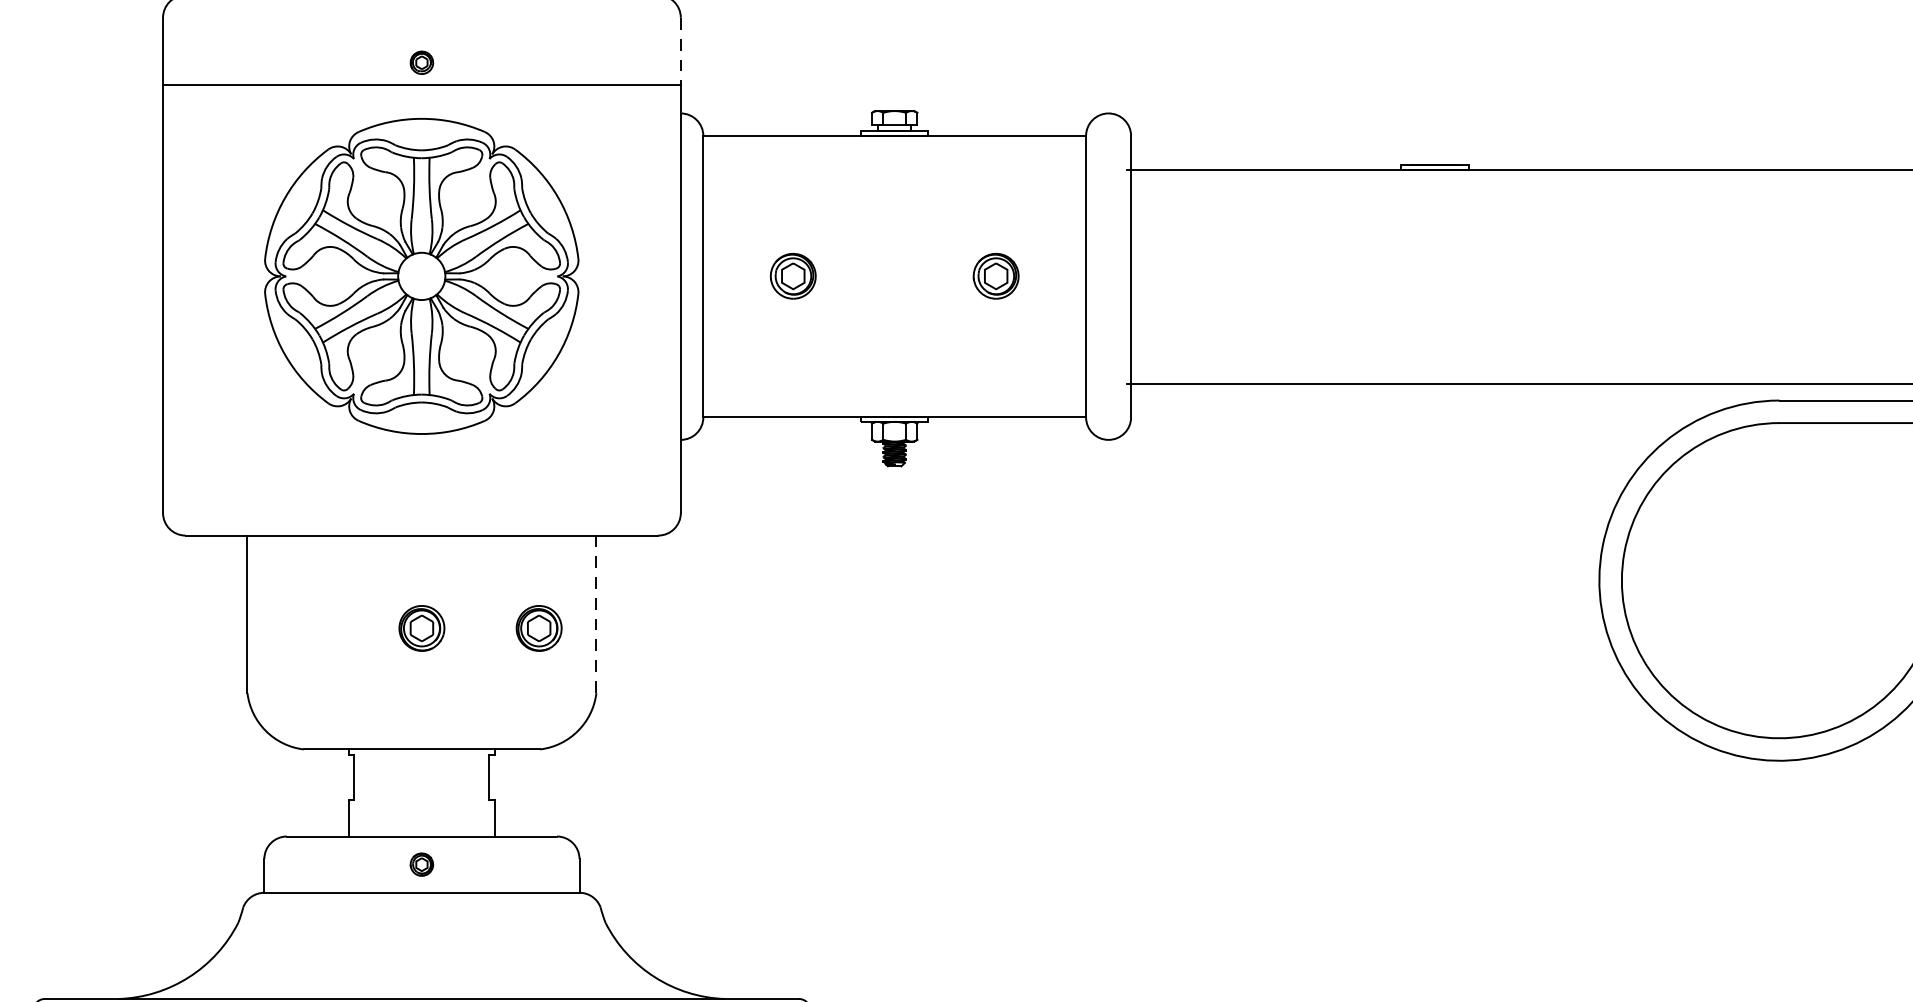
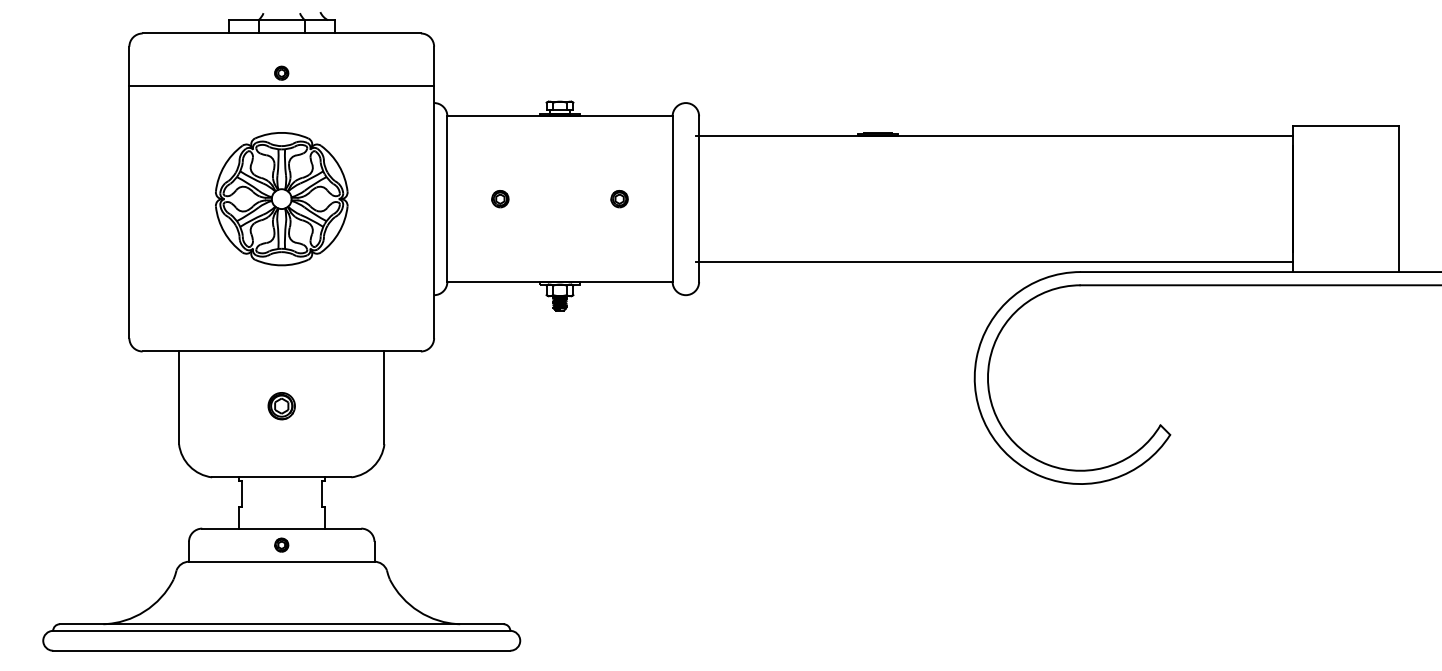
line: (681, 51) -> (434, 66), dashed -> solid
part: (421, 277) -> (281, 199), size x0.71
part: (793, 277) -> (500, 199), size x0.62
part: (995, 277) -> (619, 199), size x0.62
line: (596, 613) -> (384, 397), dashed -> solid
part: (538, 629) -> (350, 406), removed

